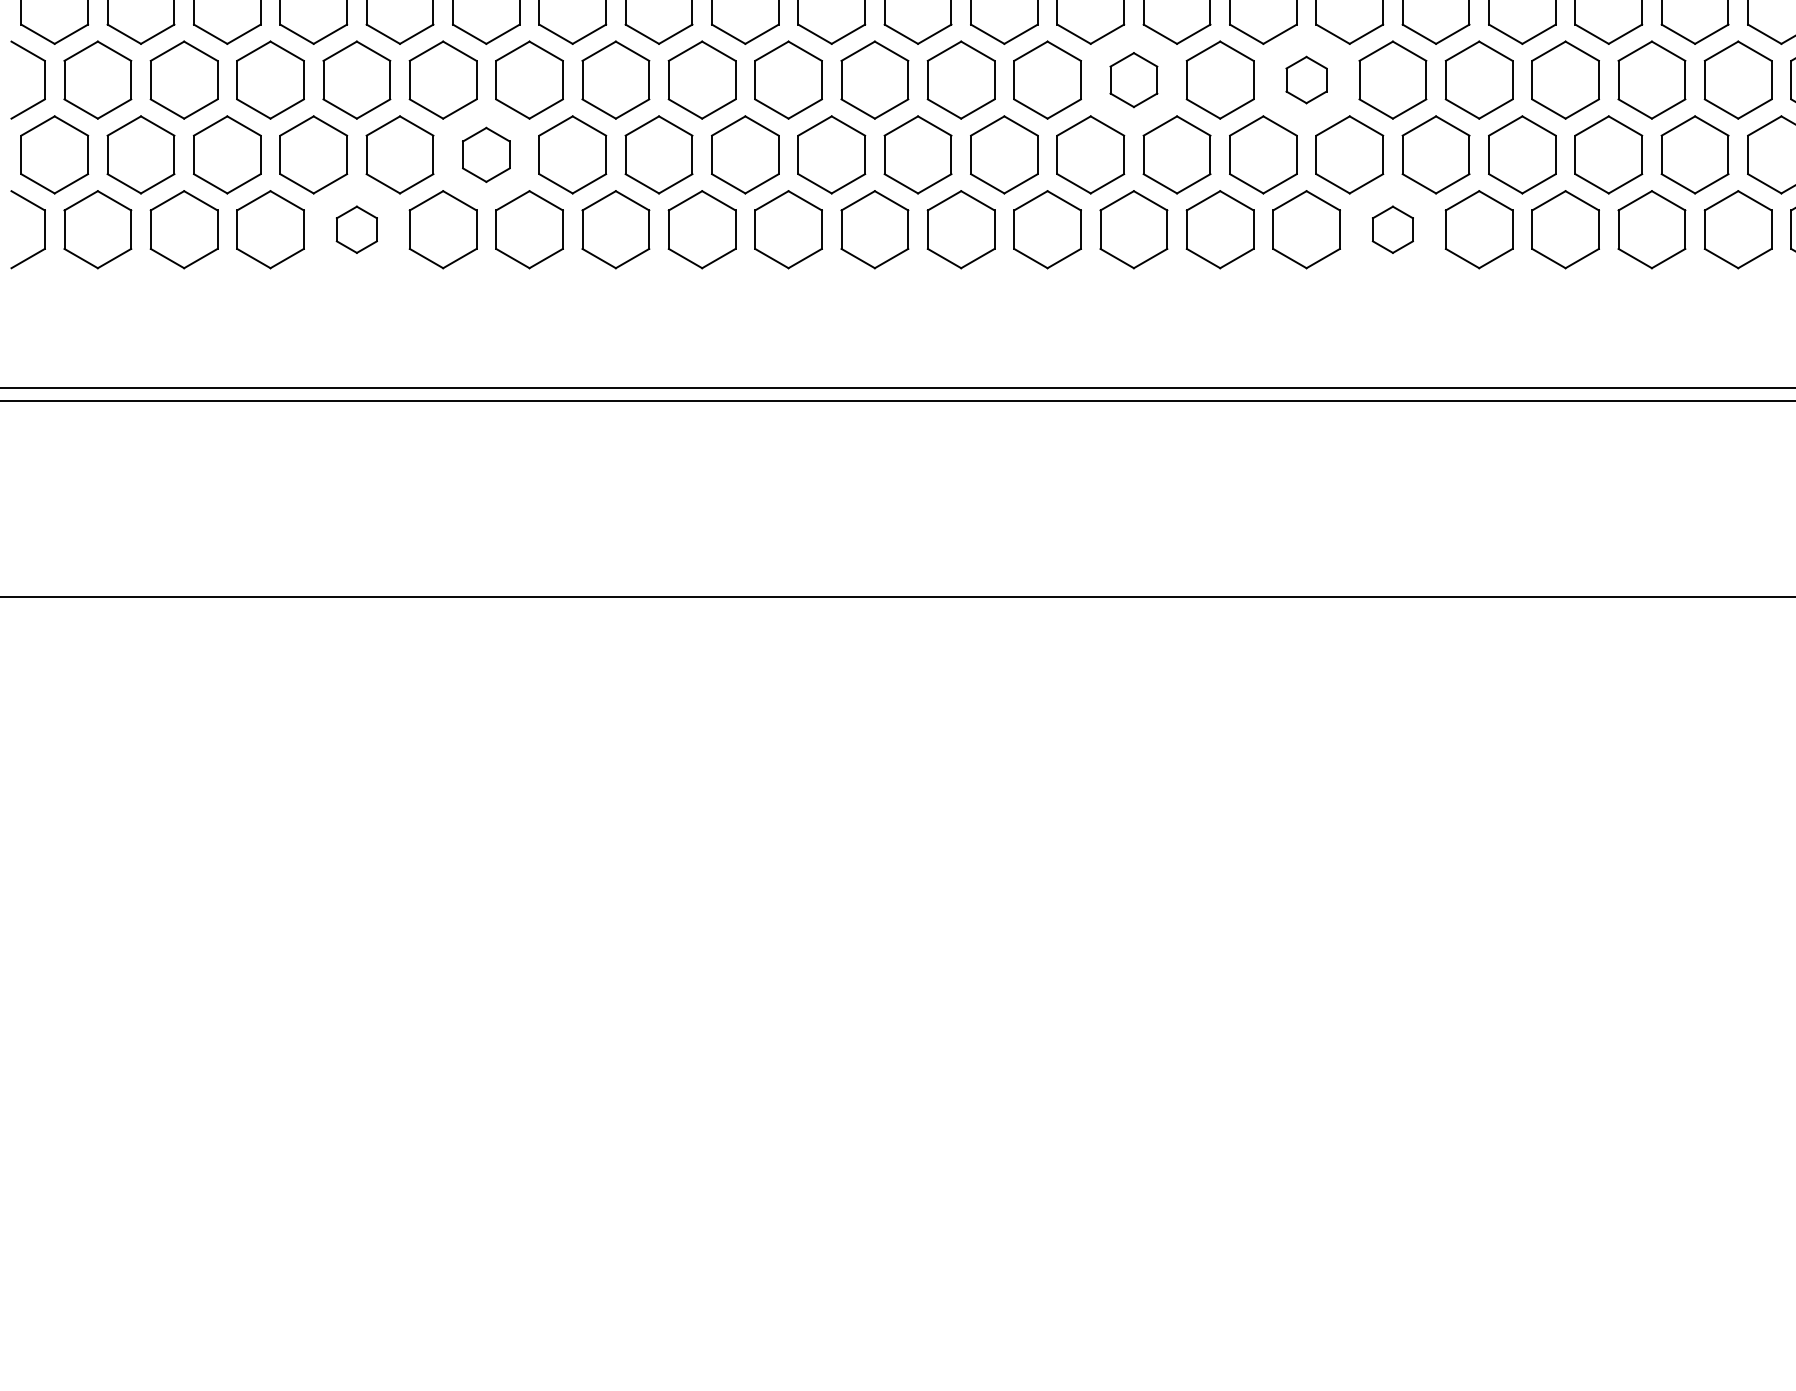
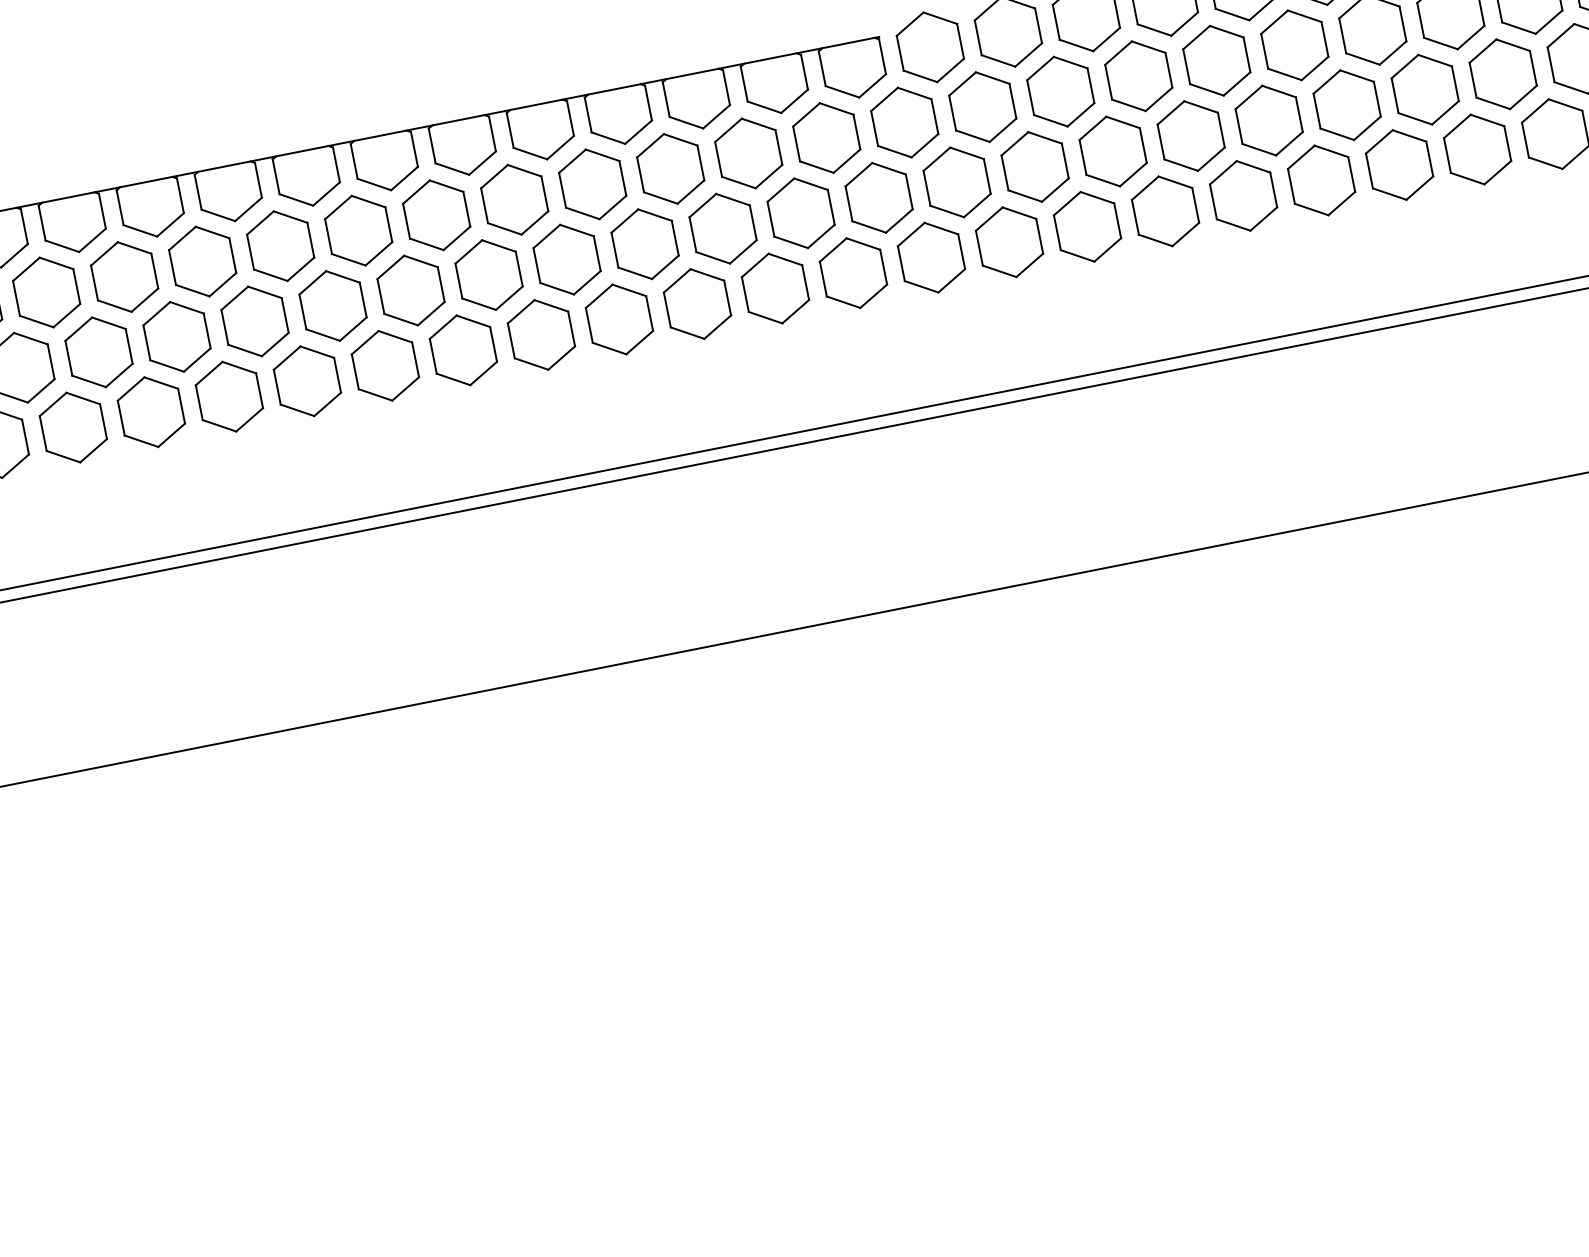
part: (1133, 79) -> (904, 122), size x1.43
part: (1306, 79) -> (1060, 91), size x1.67
part: (486, 154) -> (333, 305), size x1.43
part: (356, 229) -> (229, 396), size x1.67
part: (1392, 229) -> (1165, 211), size x1.67

